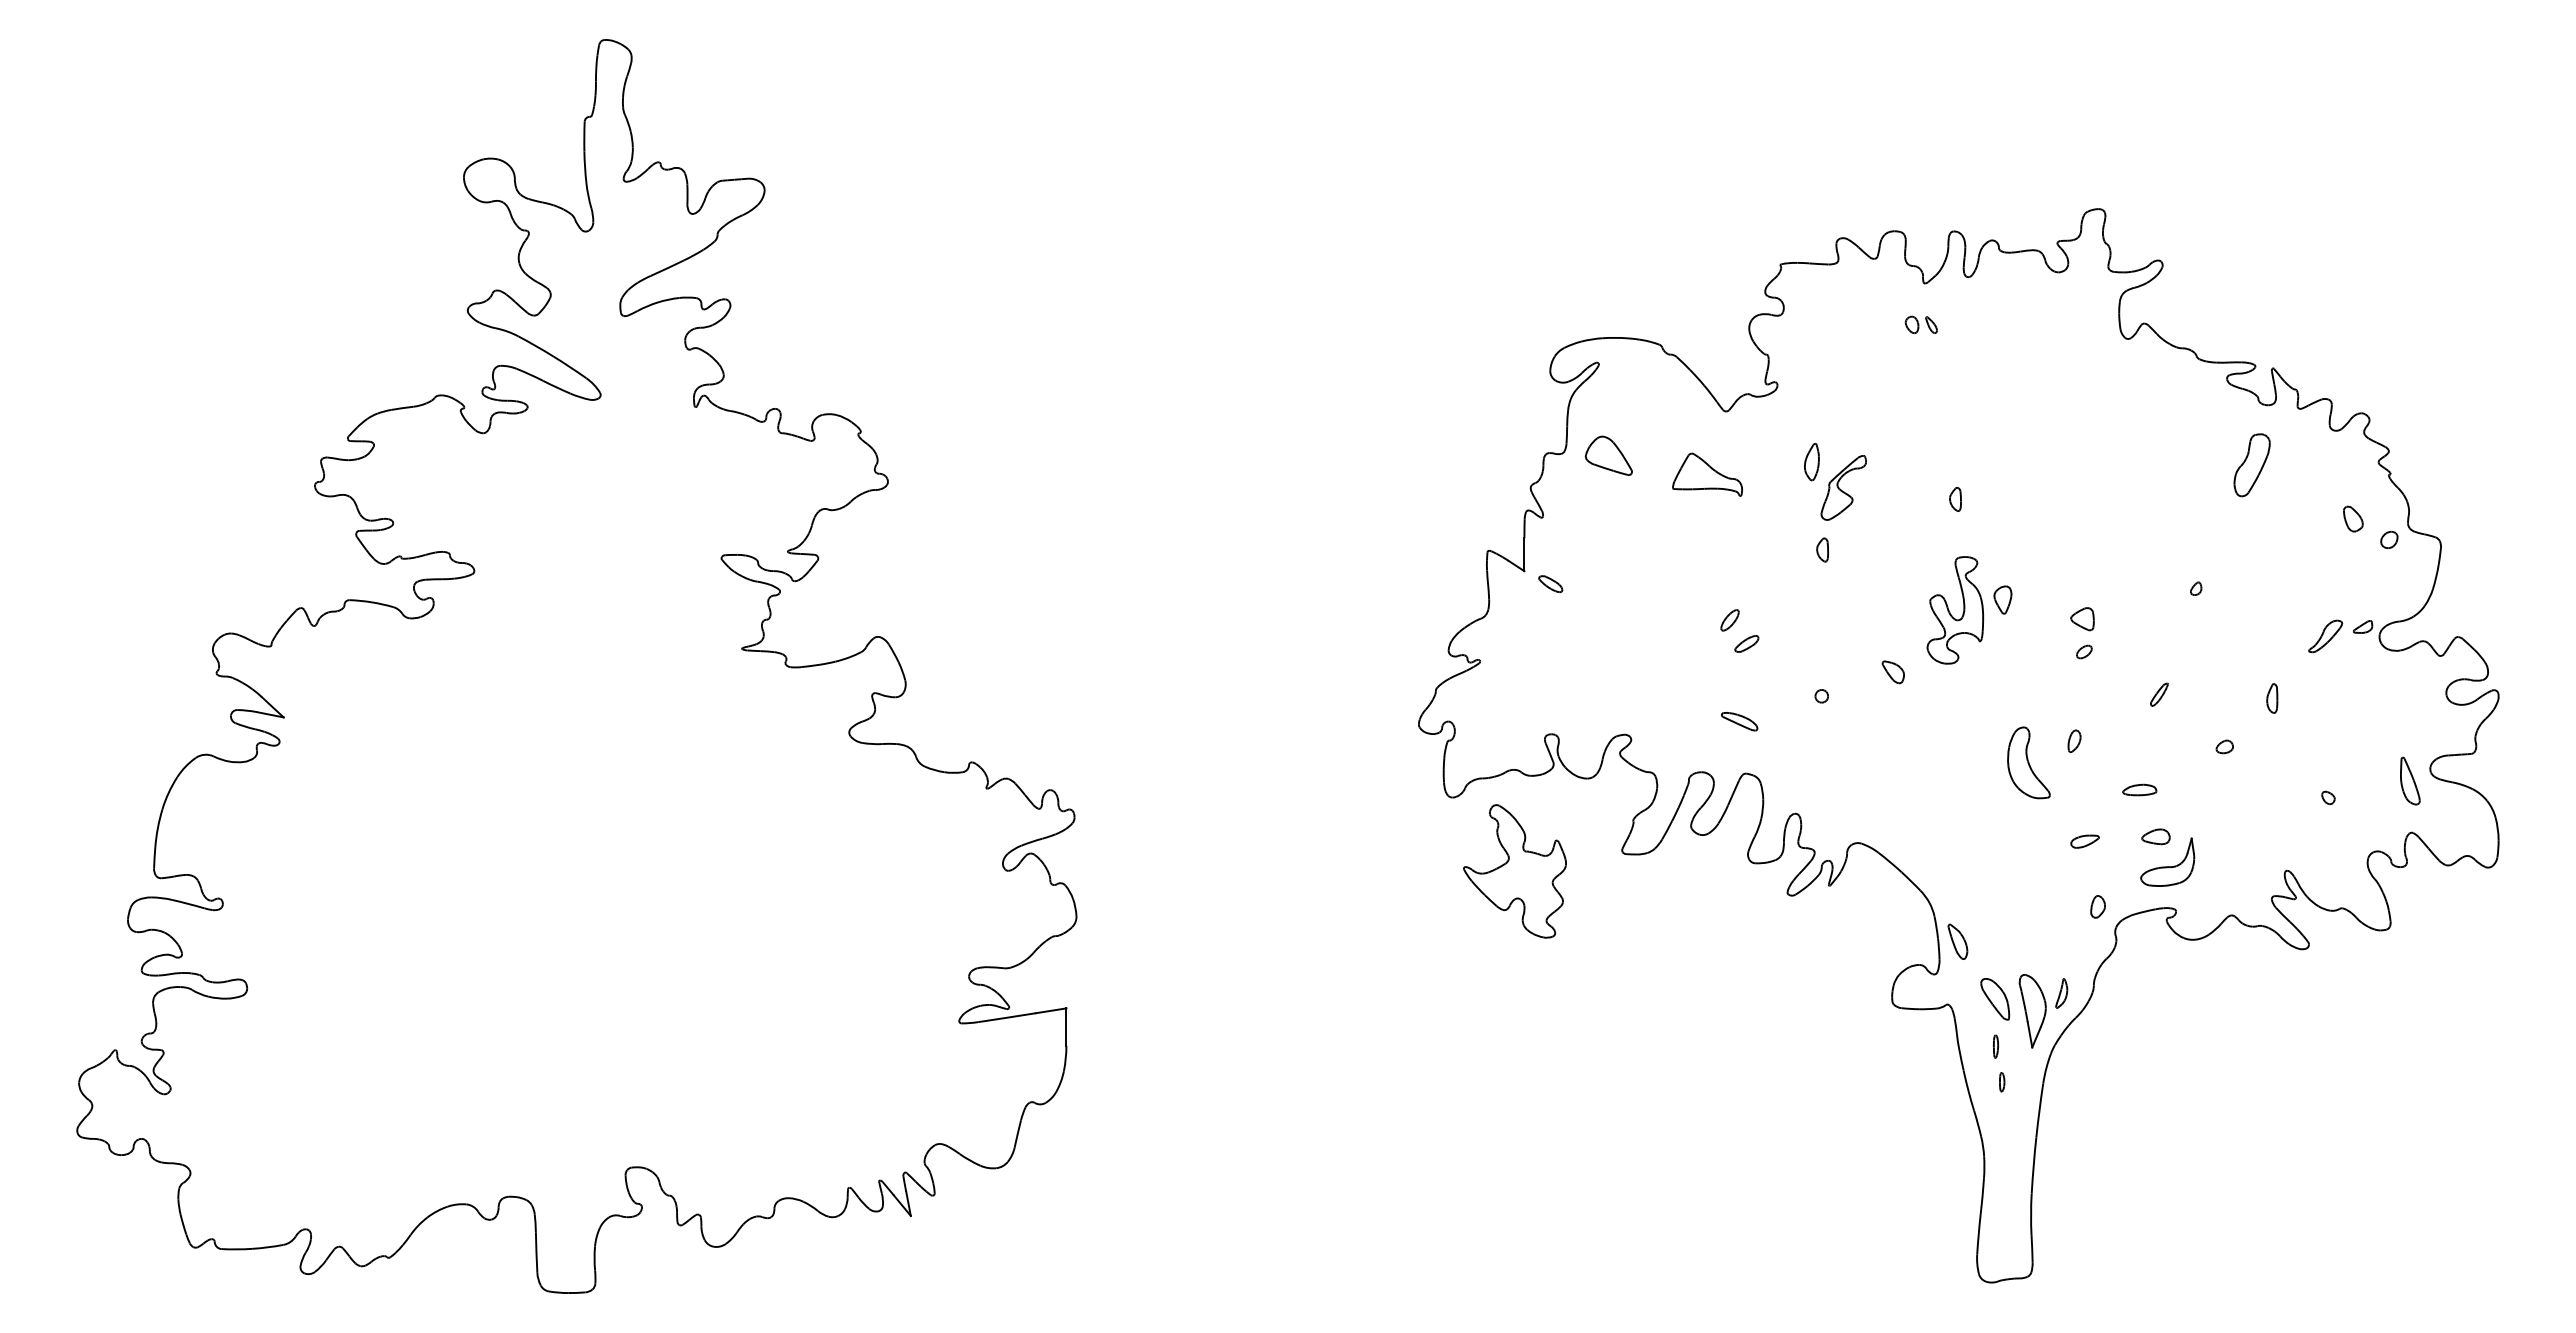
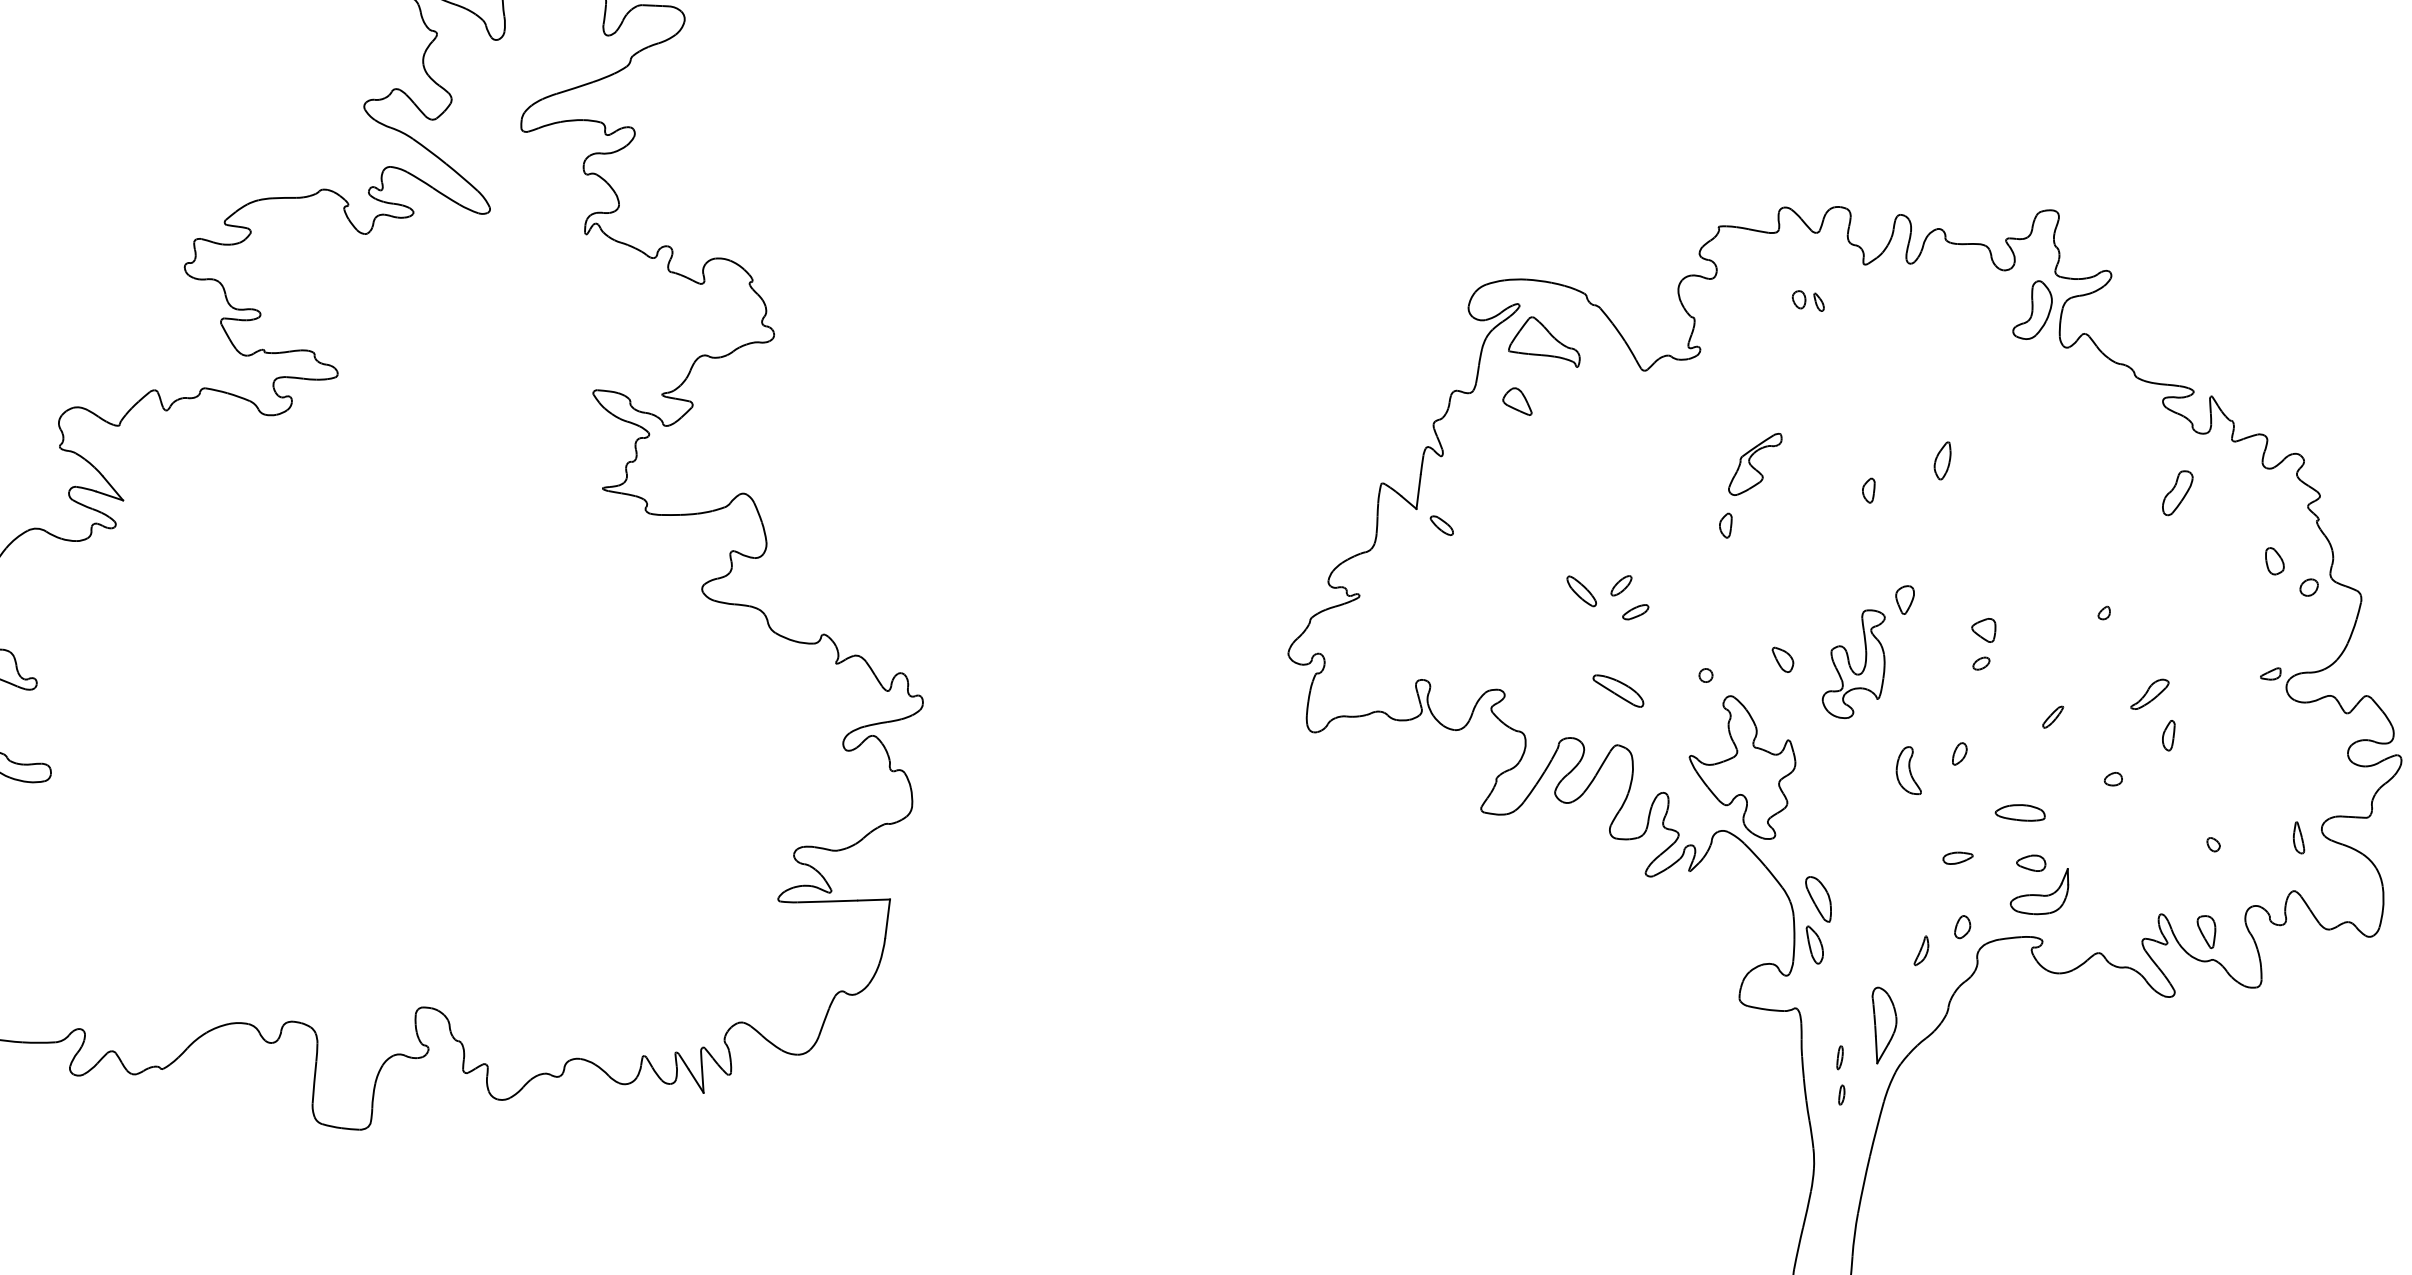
part: (2091, 306) -> (2032, 309), added
part: (1920, 324) -> (1807, 300), moved
part: (1608, 455) -> (1517, 400), size x0.62
part: (1811, 462) -> (1942, 461), moved
part: (2251, 465) -> (2177, 493), size x0.71
part: (1707, 474) -> (1546, 340), moved
part: (1955, 610) -> (1856, 664), moved
part: (1692, 630) -> (1581, 591), added
part: (2325, 636) -> (2149, 694), moved
part: (1739, 721) -> (1618, 690), size x1.43
part: (2028, 762) -> (1909, 770), size x0.62
part: (2409, 780) -> (2299, 837), size x0.62
part: (2139, 789) -> (2020, 811), size x1.43
part: (1514, 871) -> (1741, 766), moved
part: (2331, 882) -> (2205, 932), added
part: (2061, 993) -> (1921, 950), moved
part: (1995, 999) -> (1818, 899), moved

